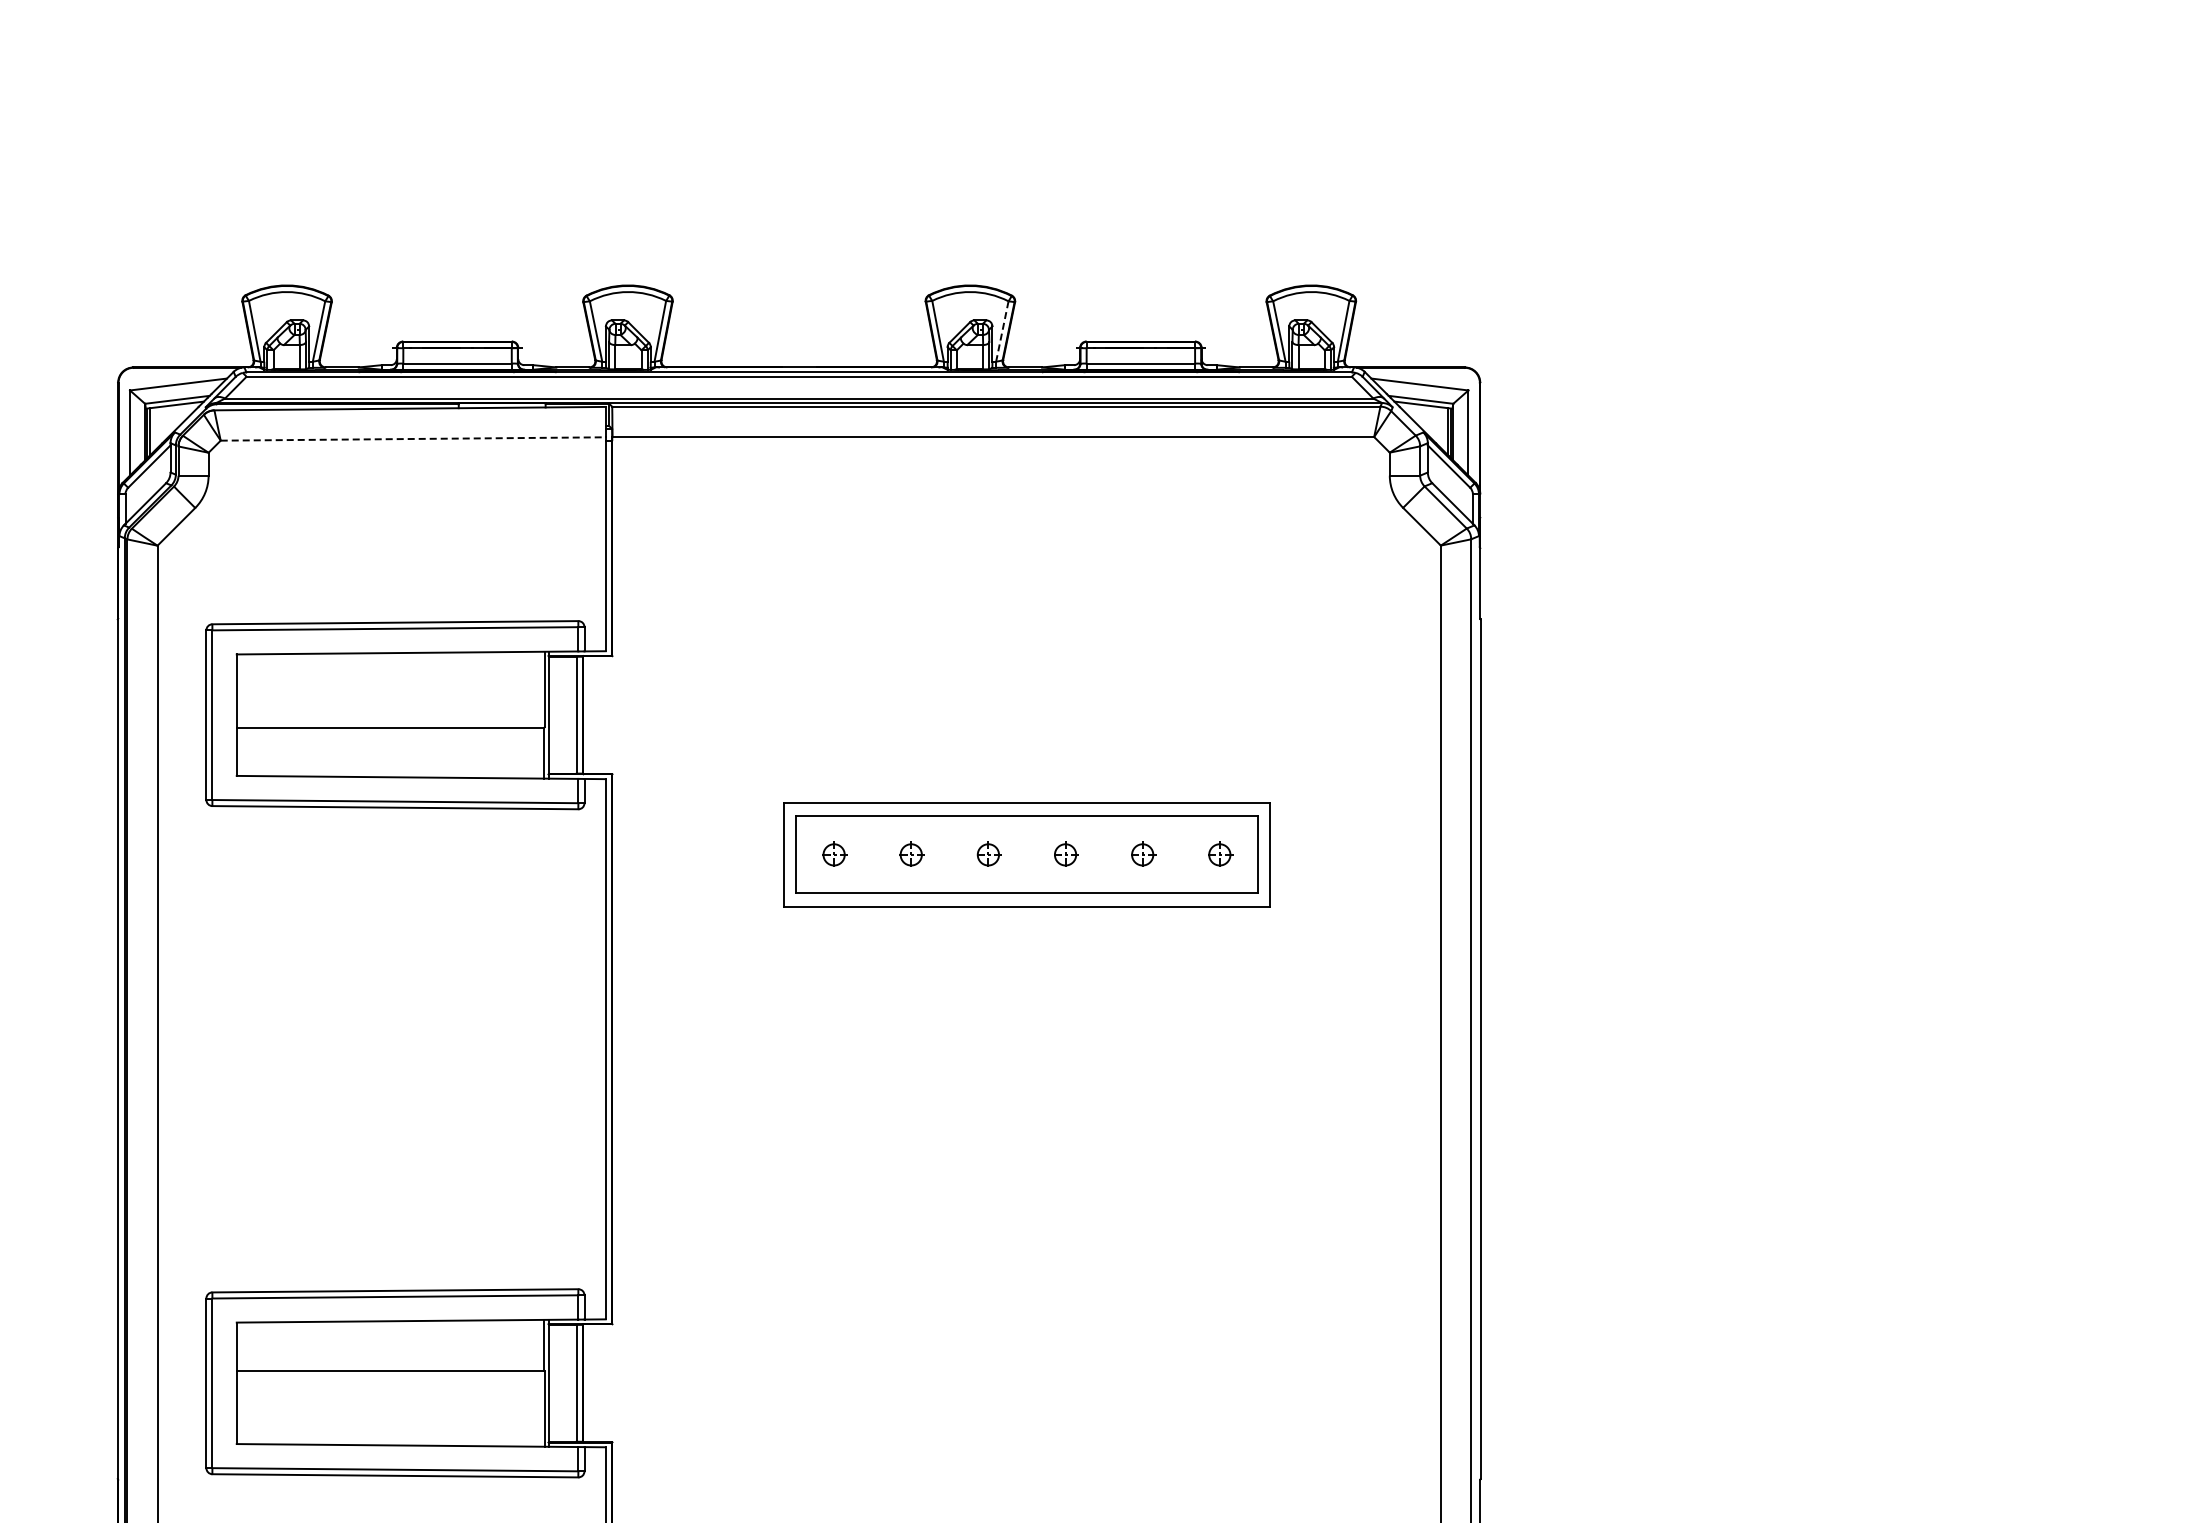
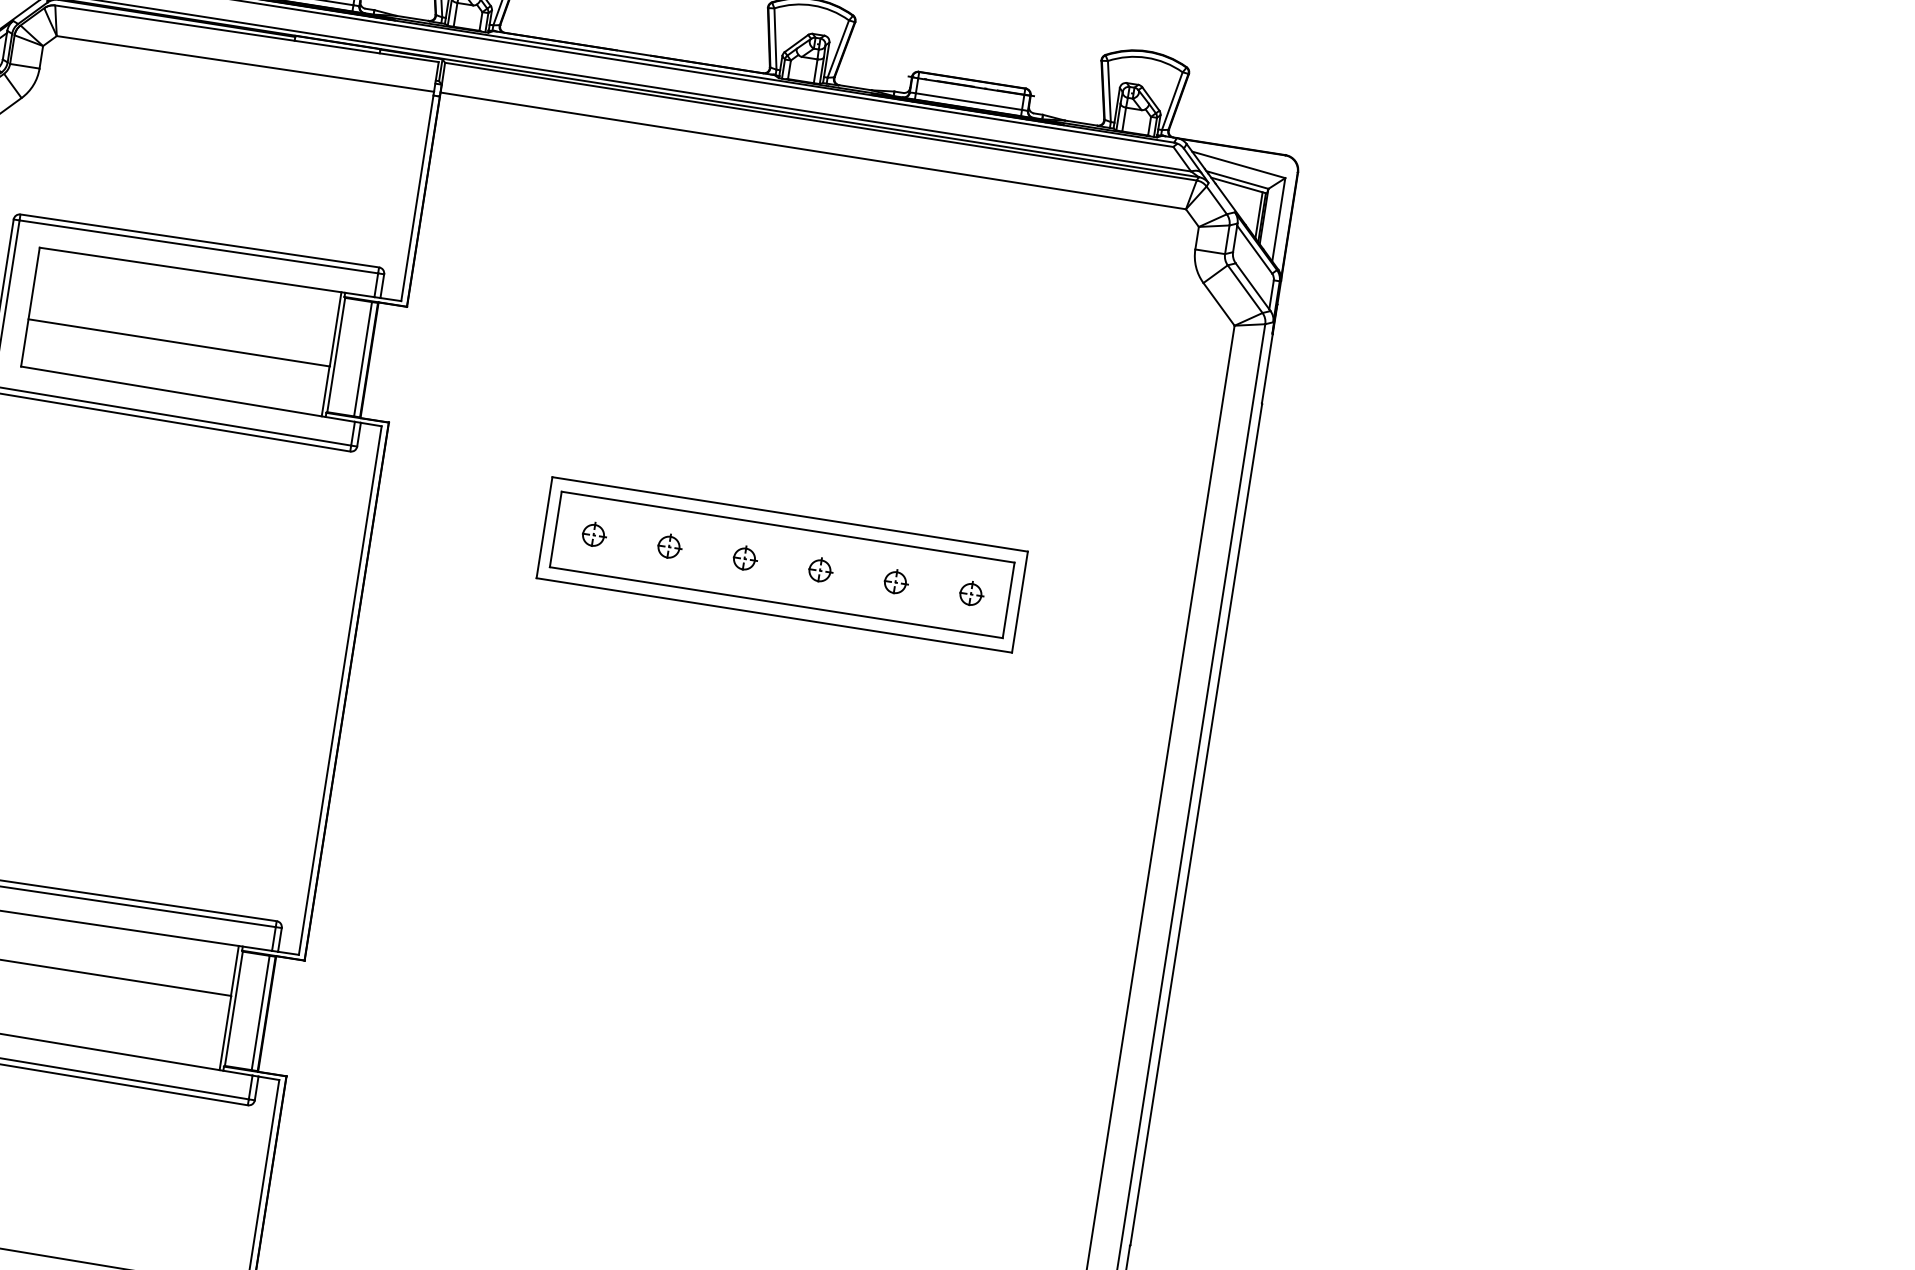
line: (1002, 331) -> (838, 49), dashed -> solid
line: (413, 438) -> (245, 63), dashed -> solid

